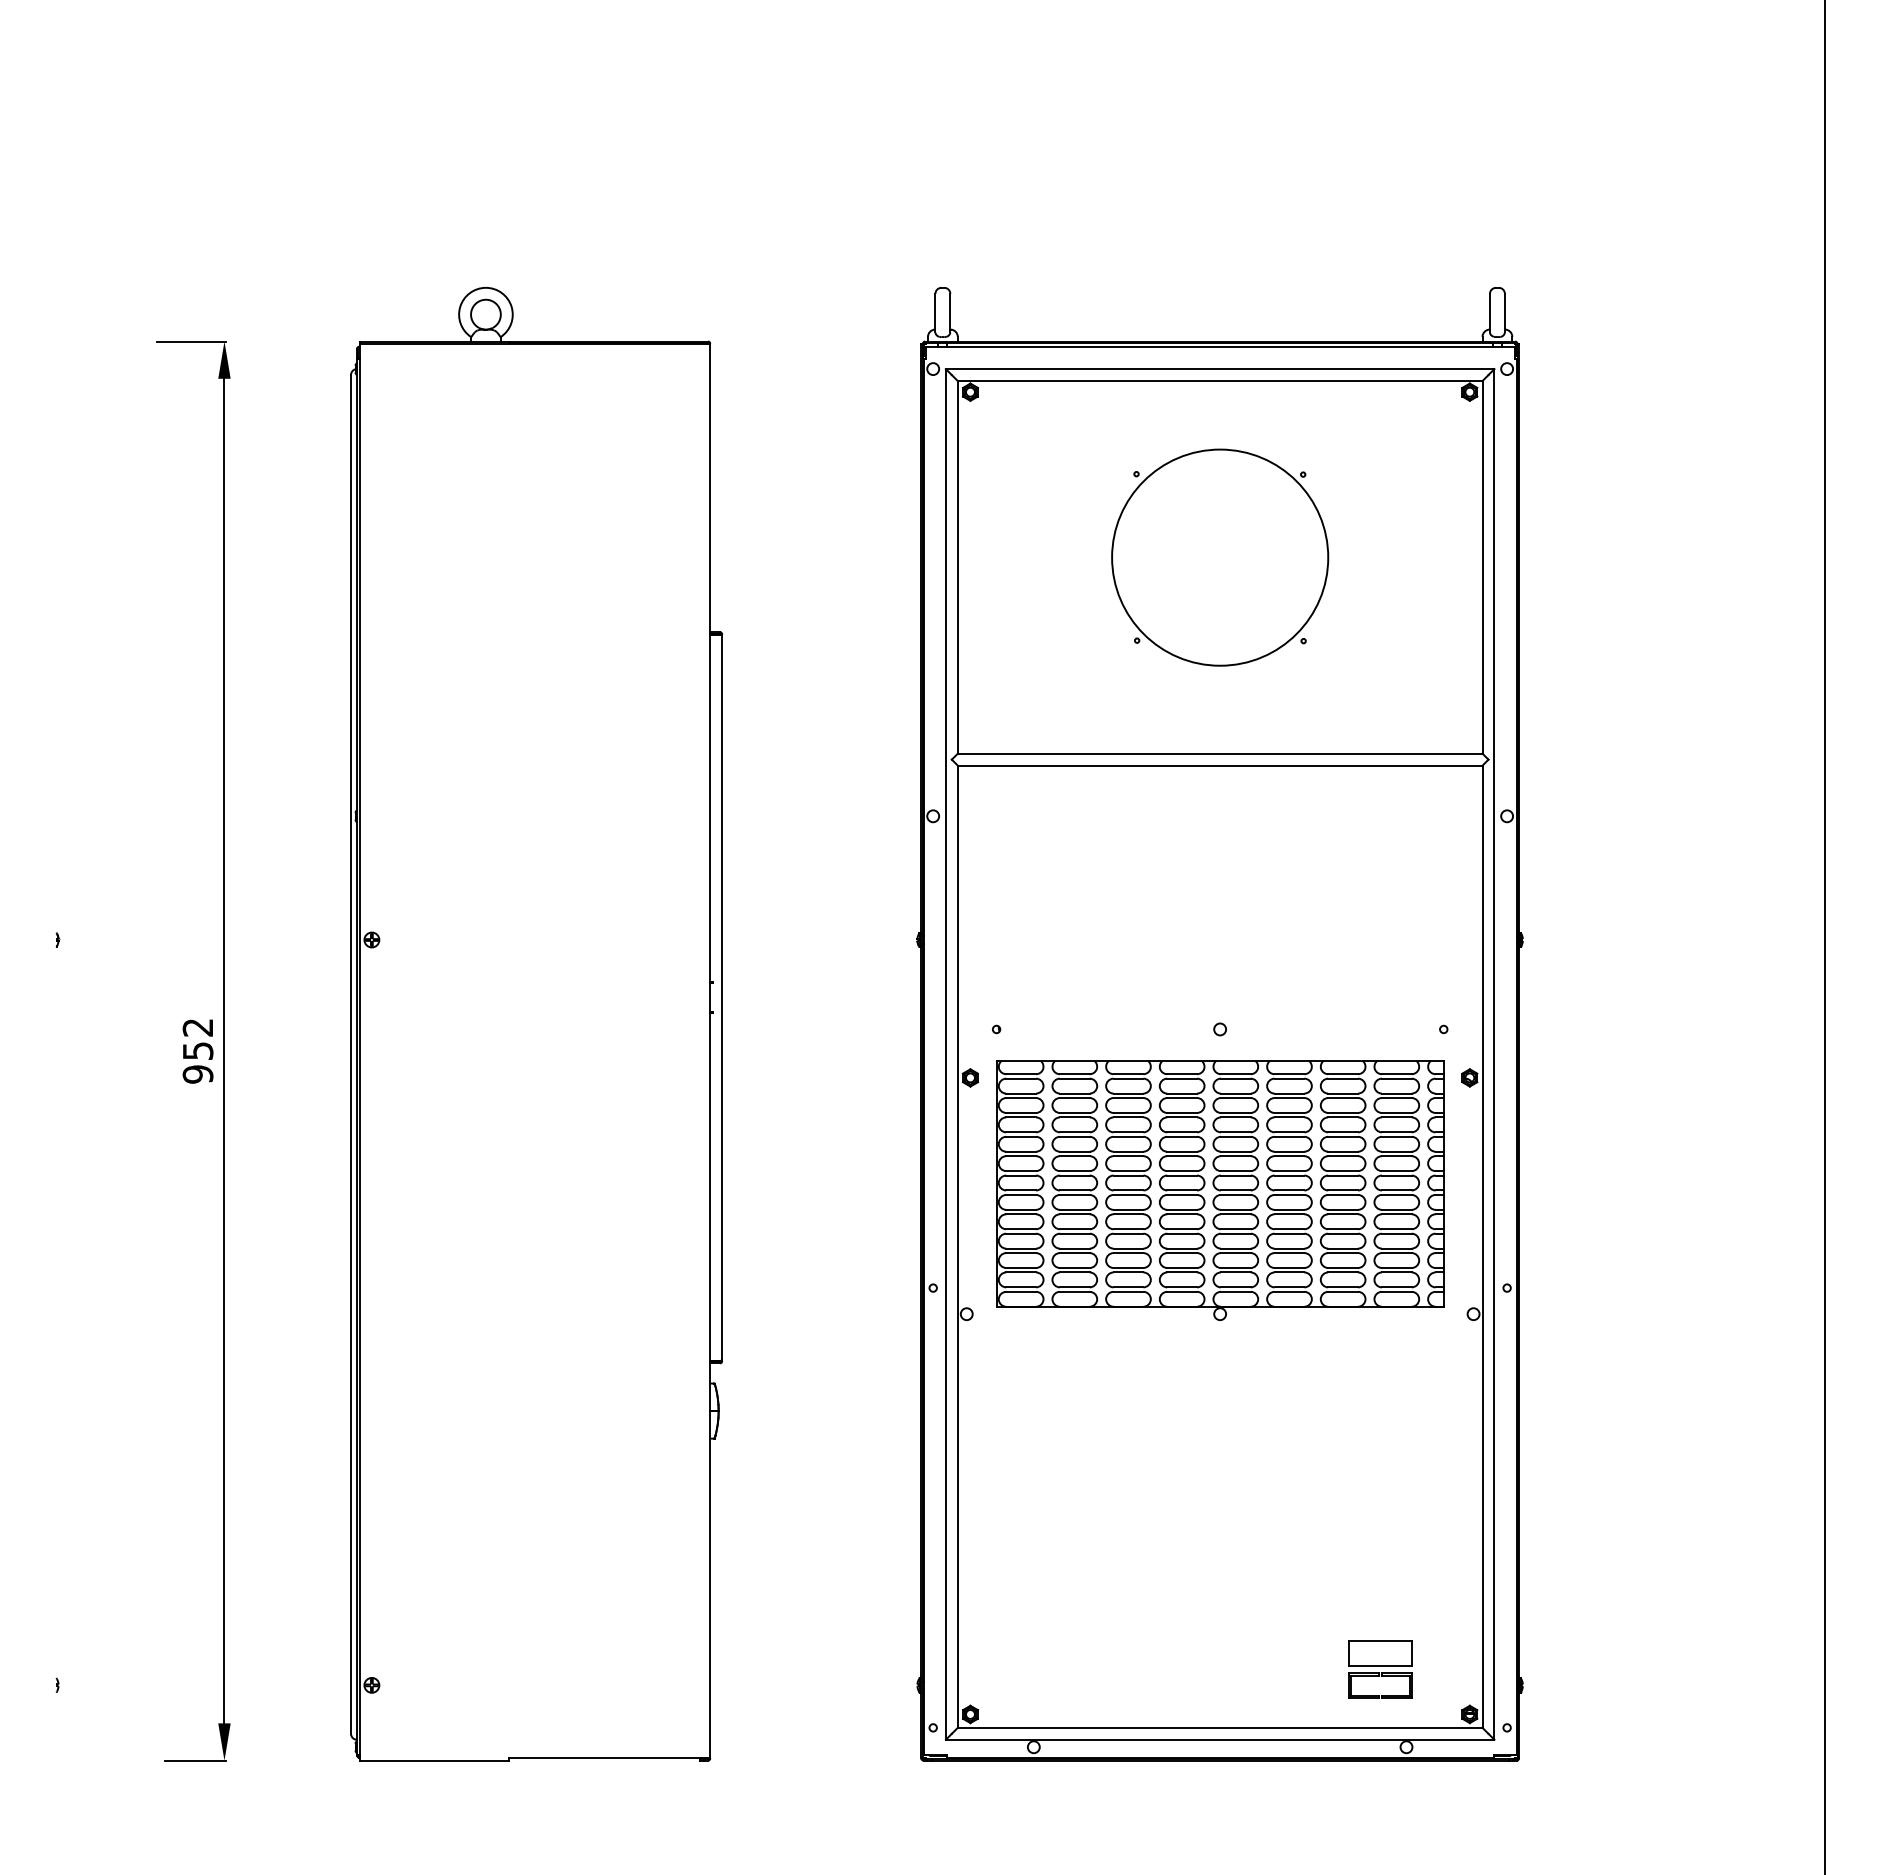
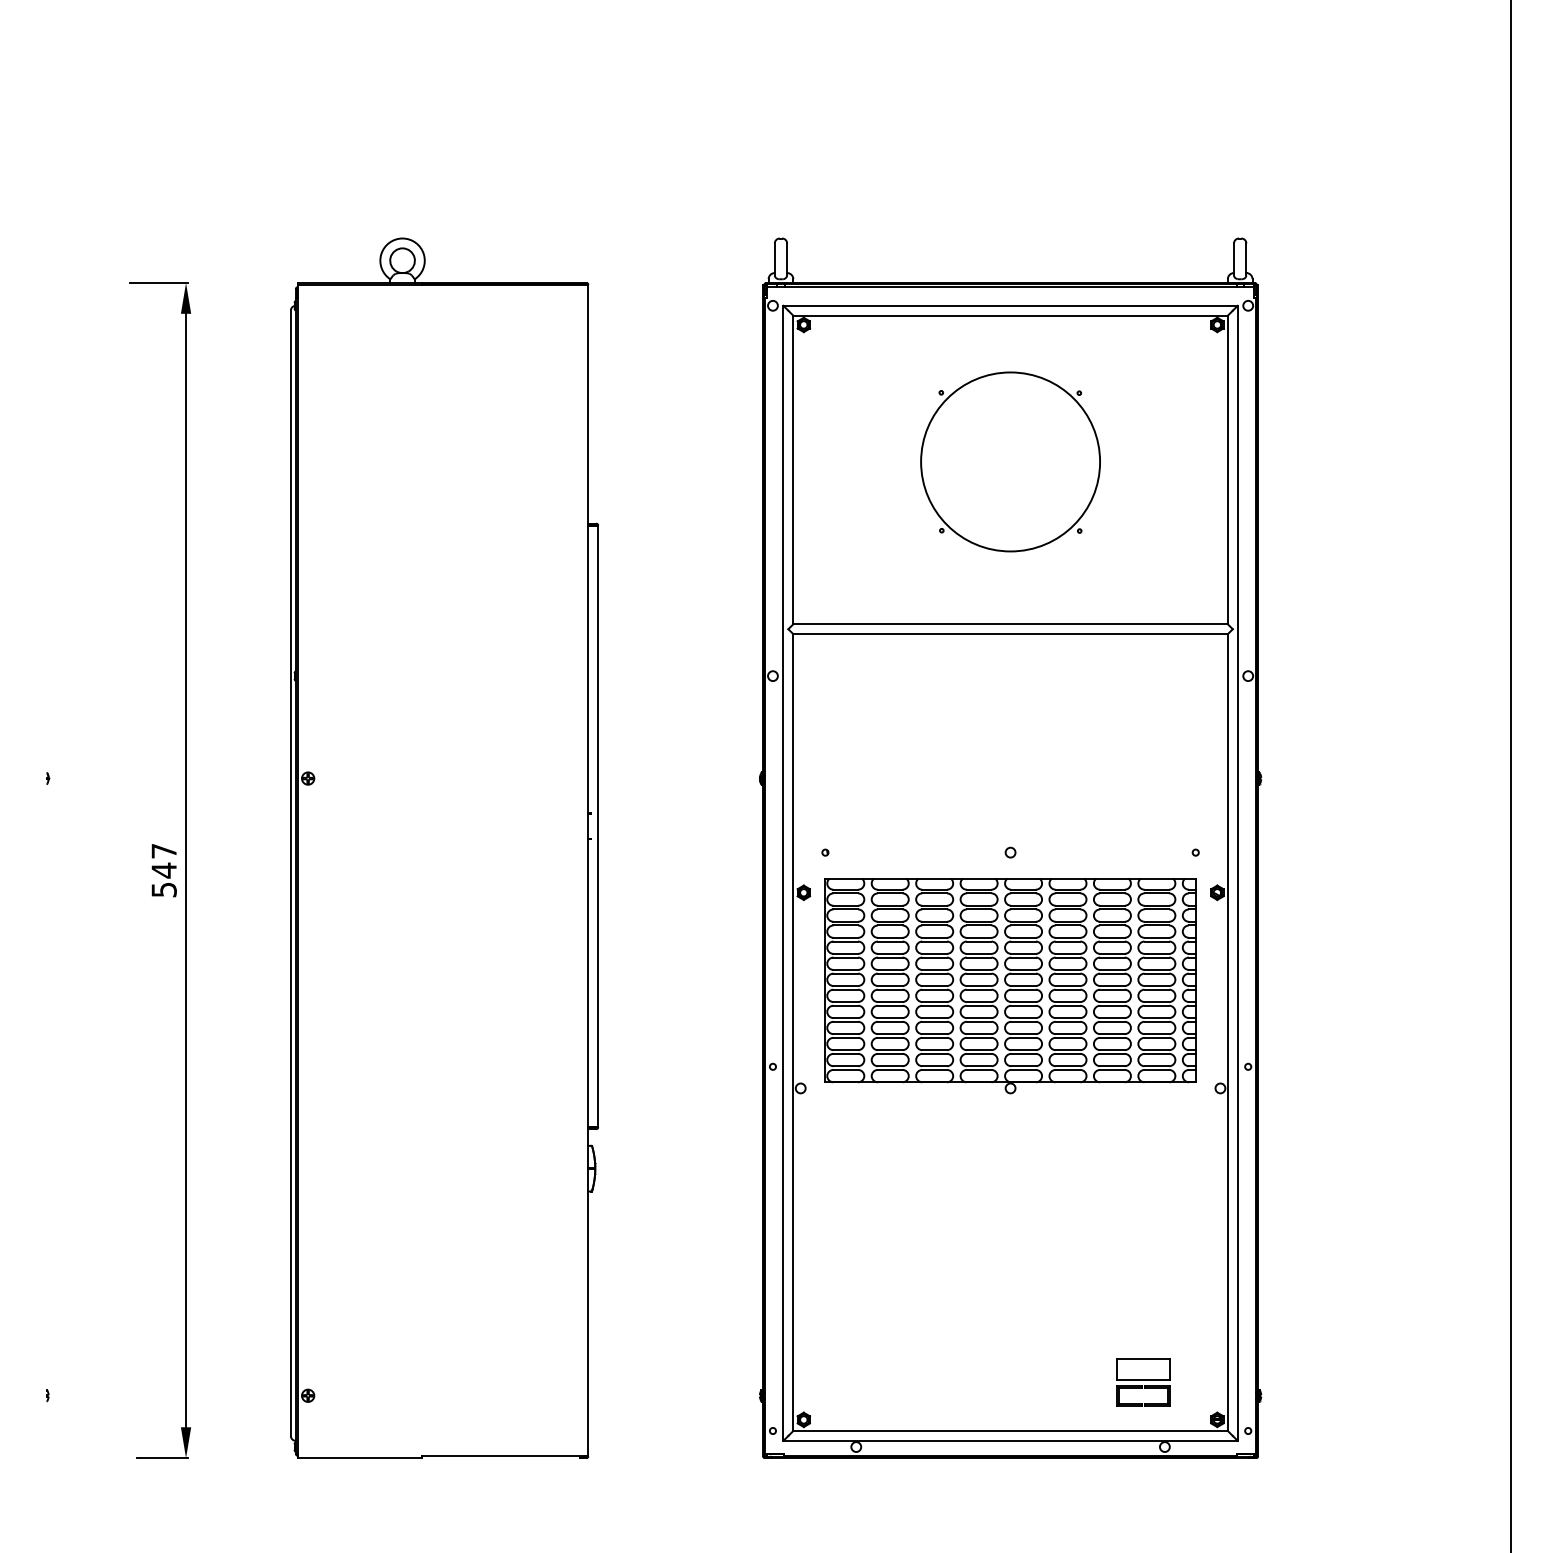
text: (197, 1051) -> (163, 870), 952 -> 547

